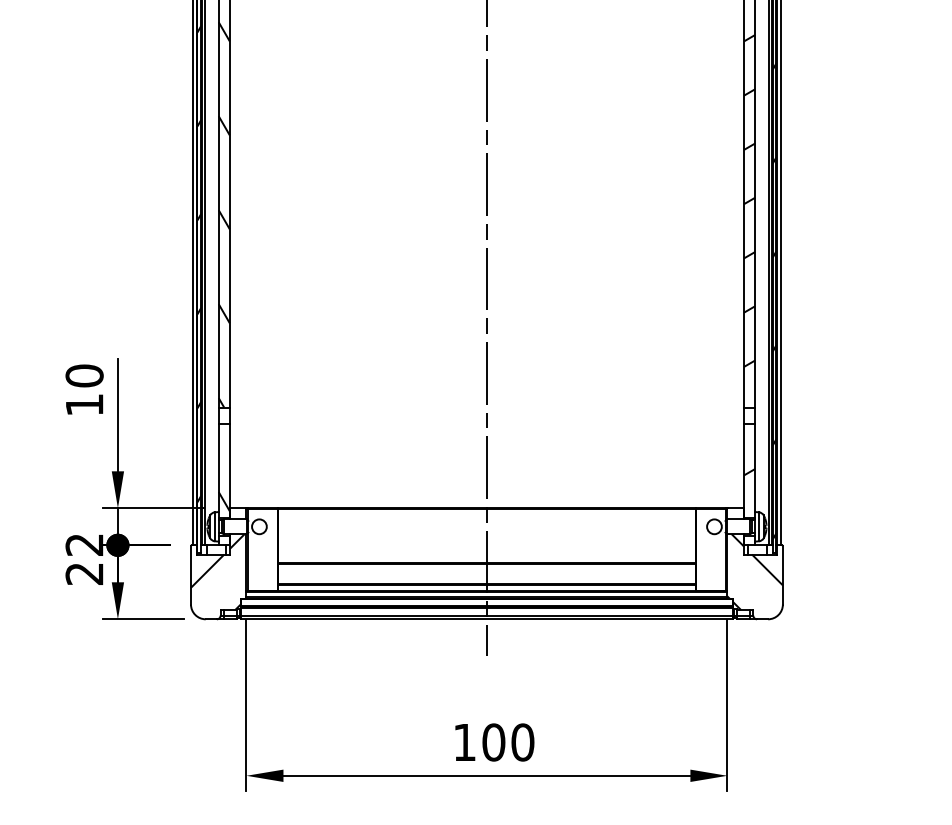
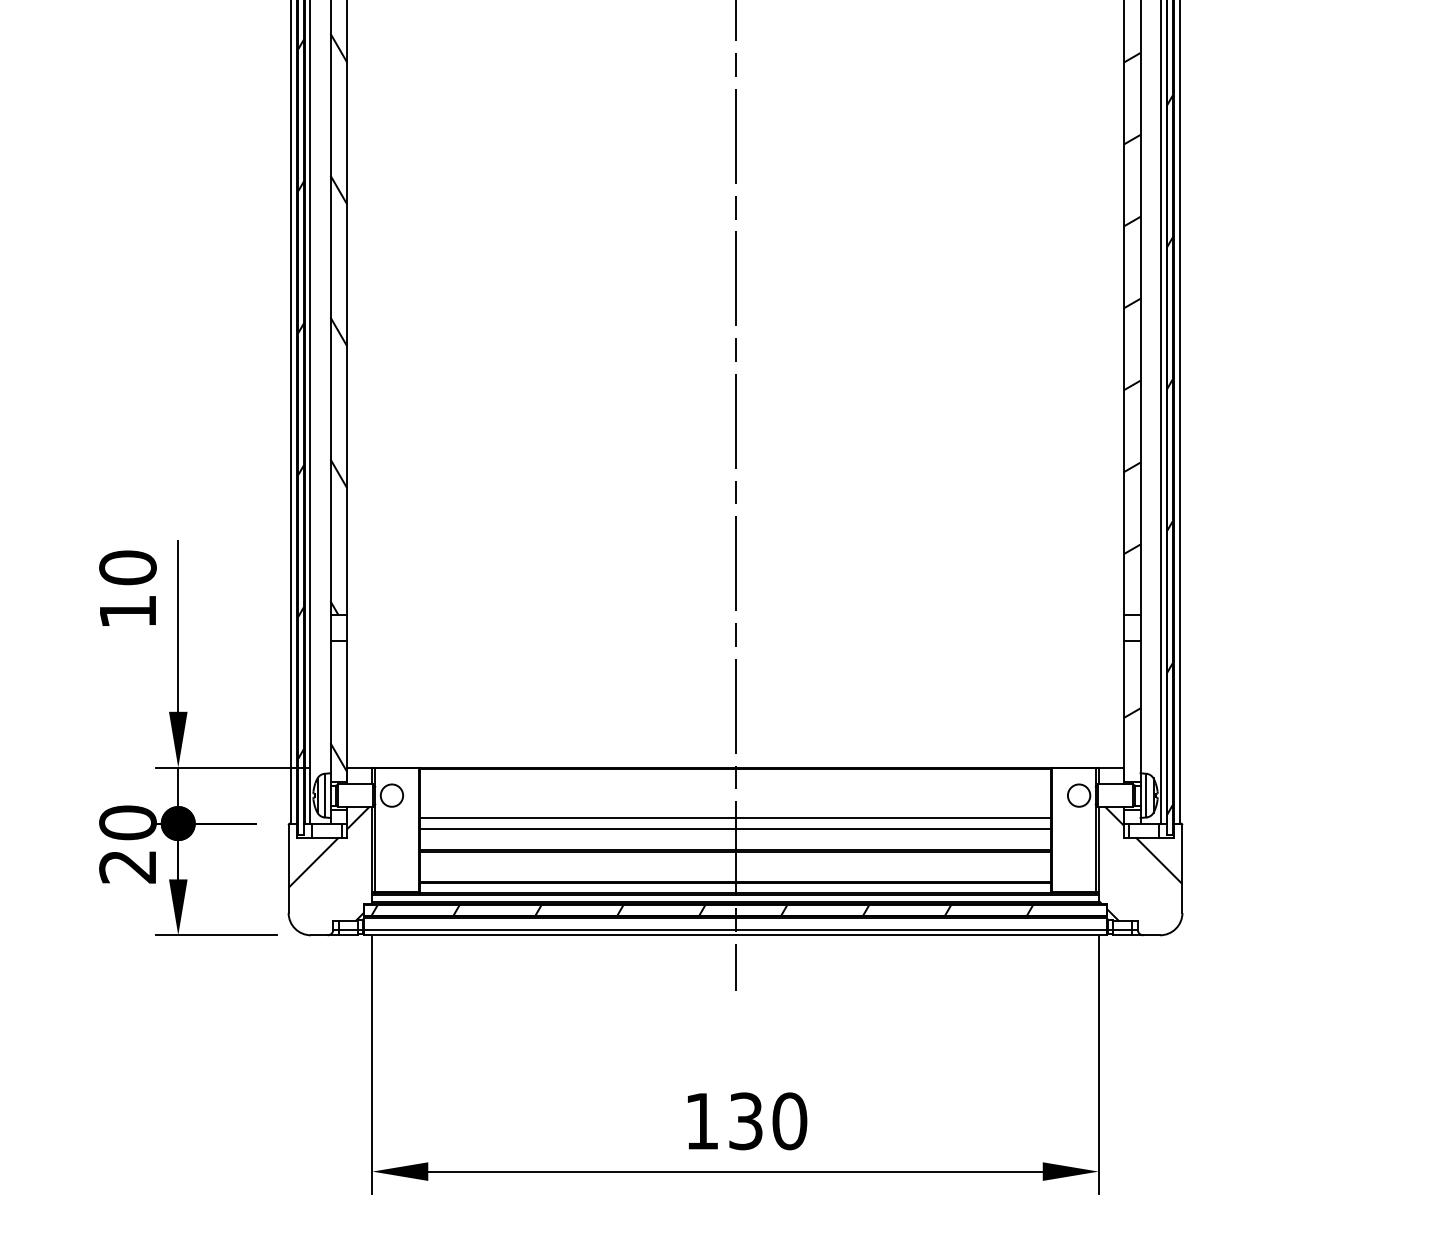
line: (486, 541) -> (734, 817), added
text: (84, 544) -> (127, 822), 22 -> 20
line: (486, 549) -> (734, 829), added
hatch: (464, 602) -> (701, 909), added
text: (493, 742) -> (745, 1121), 100 -> 130

